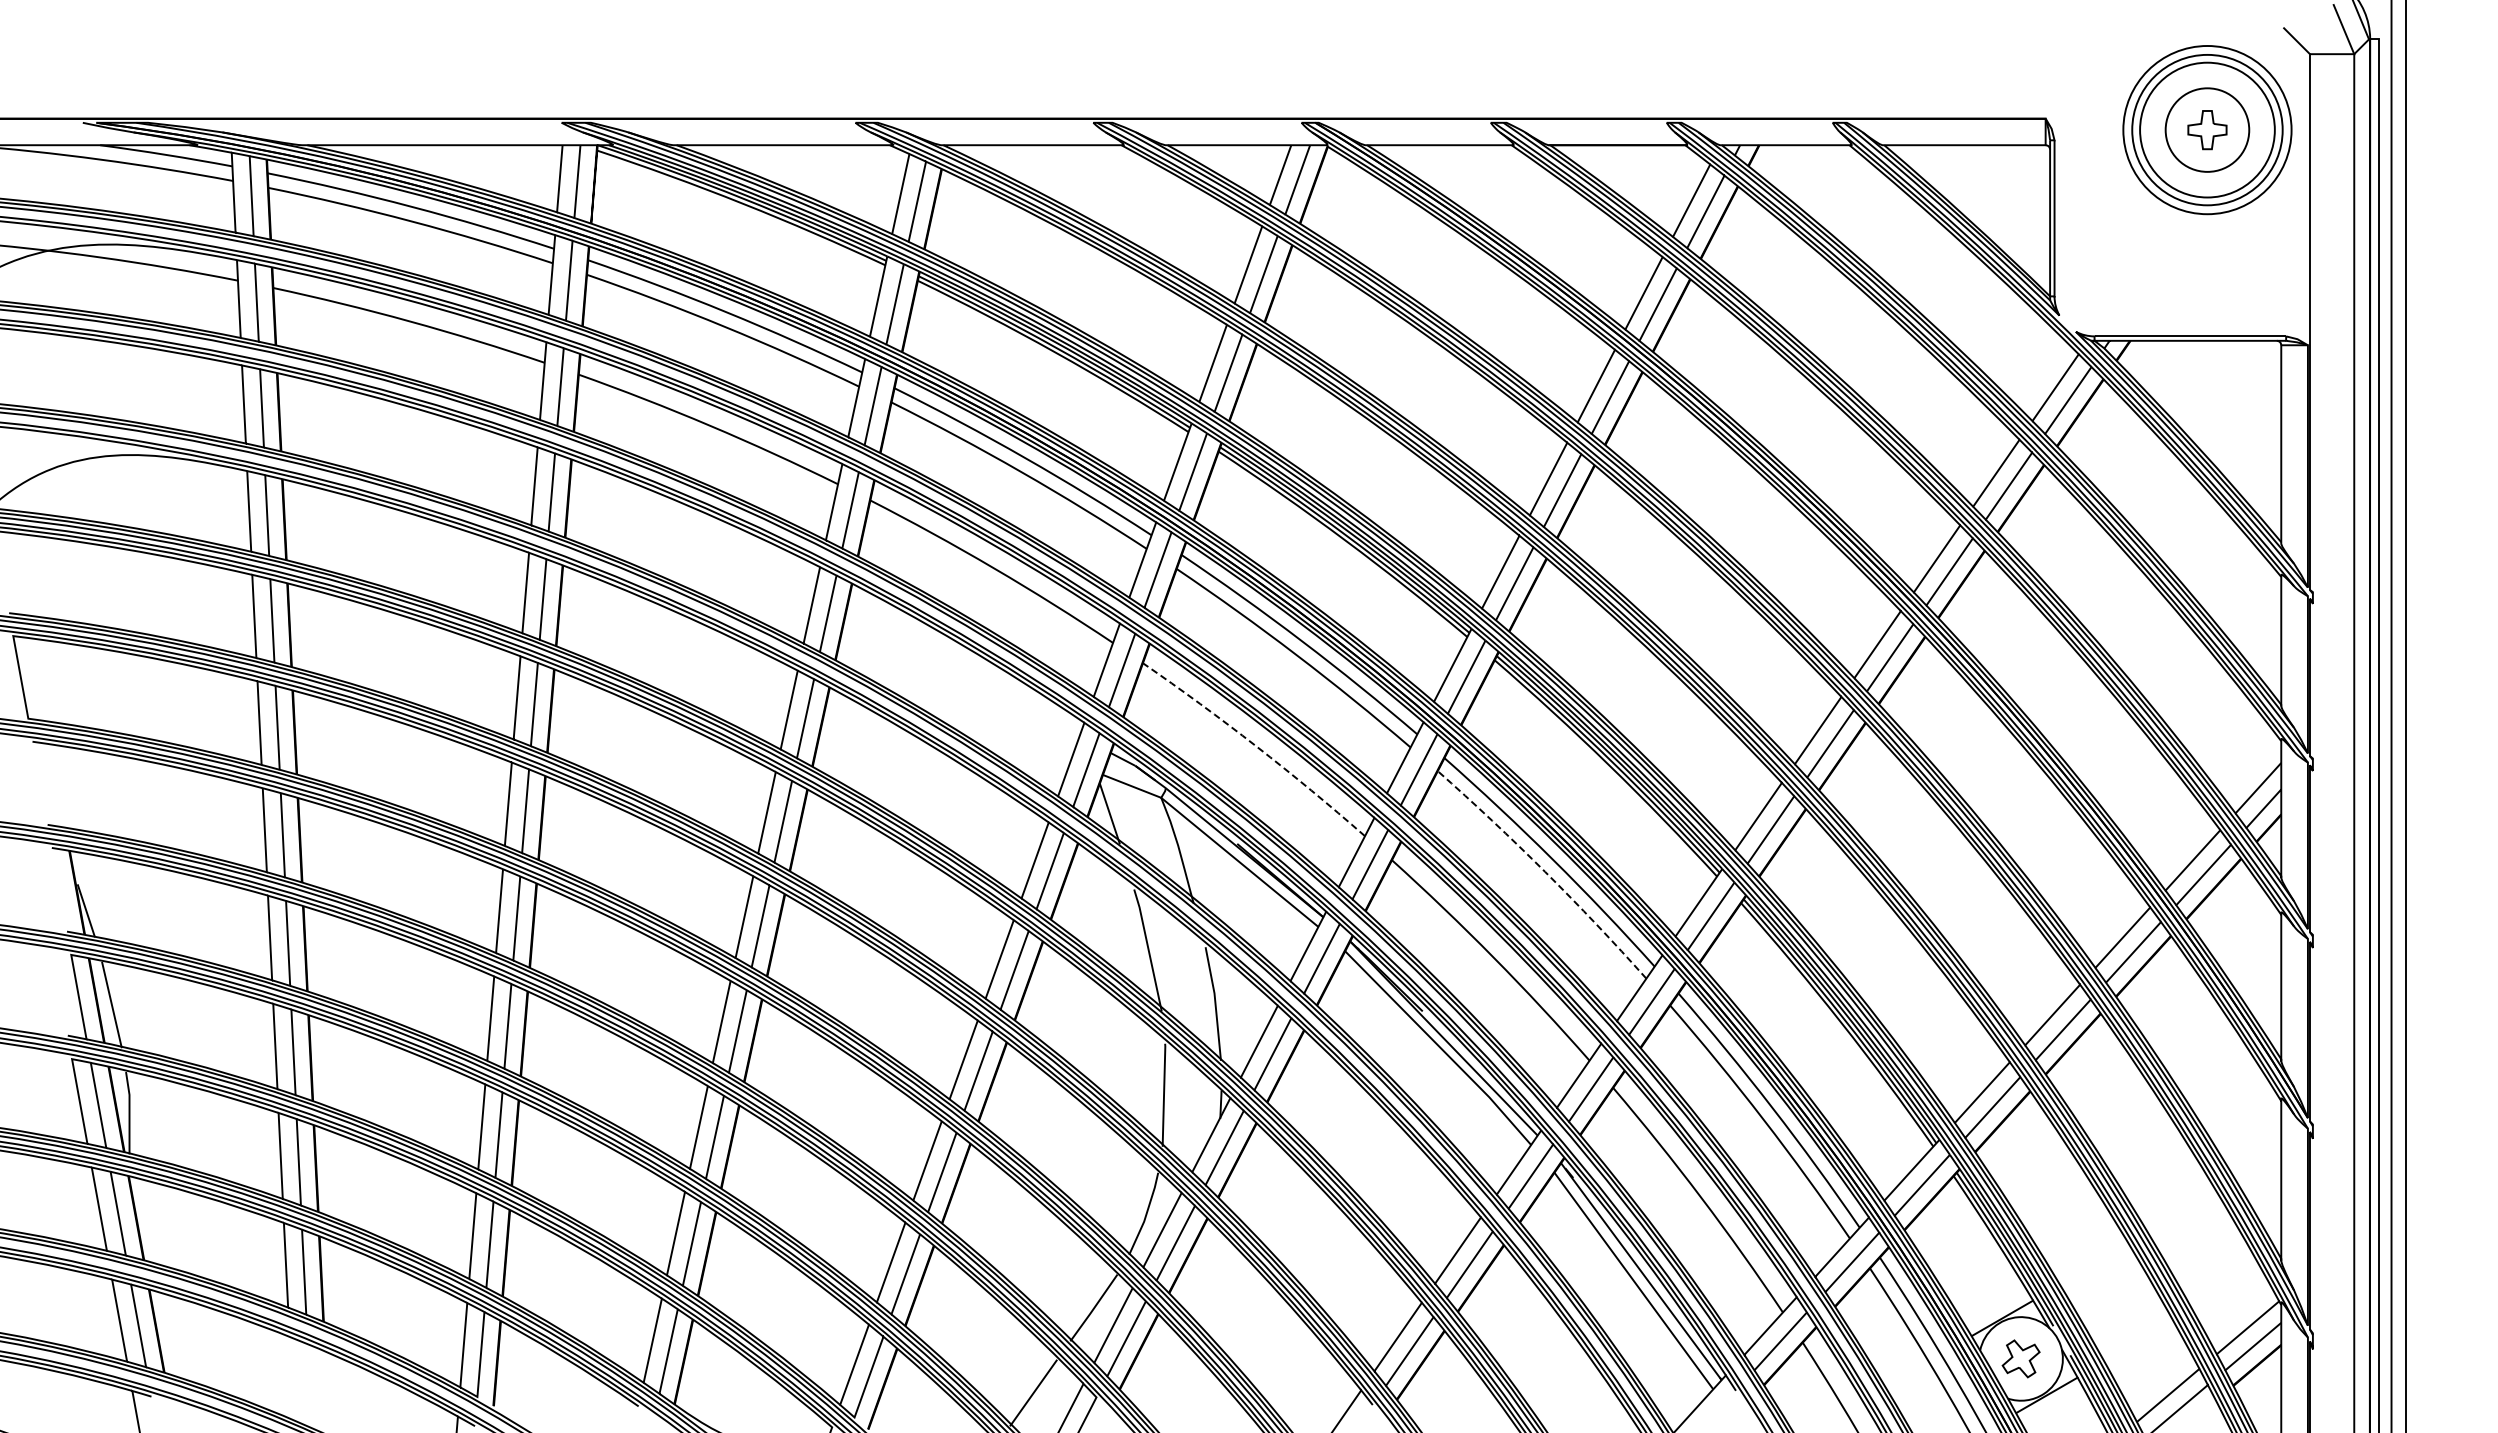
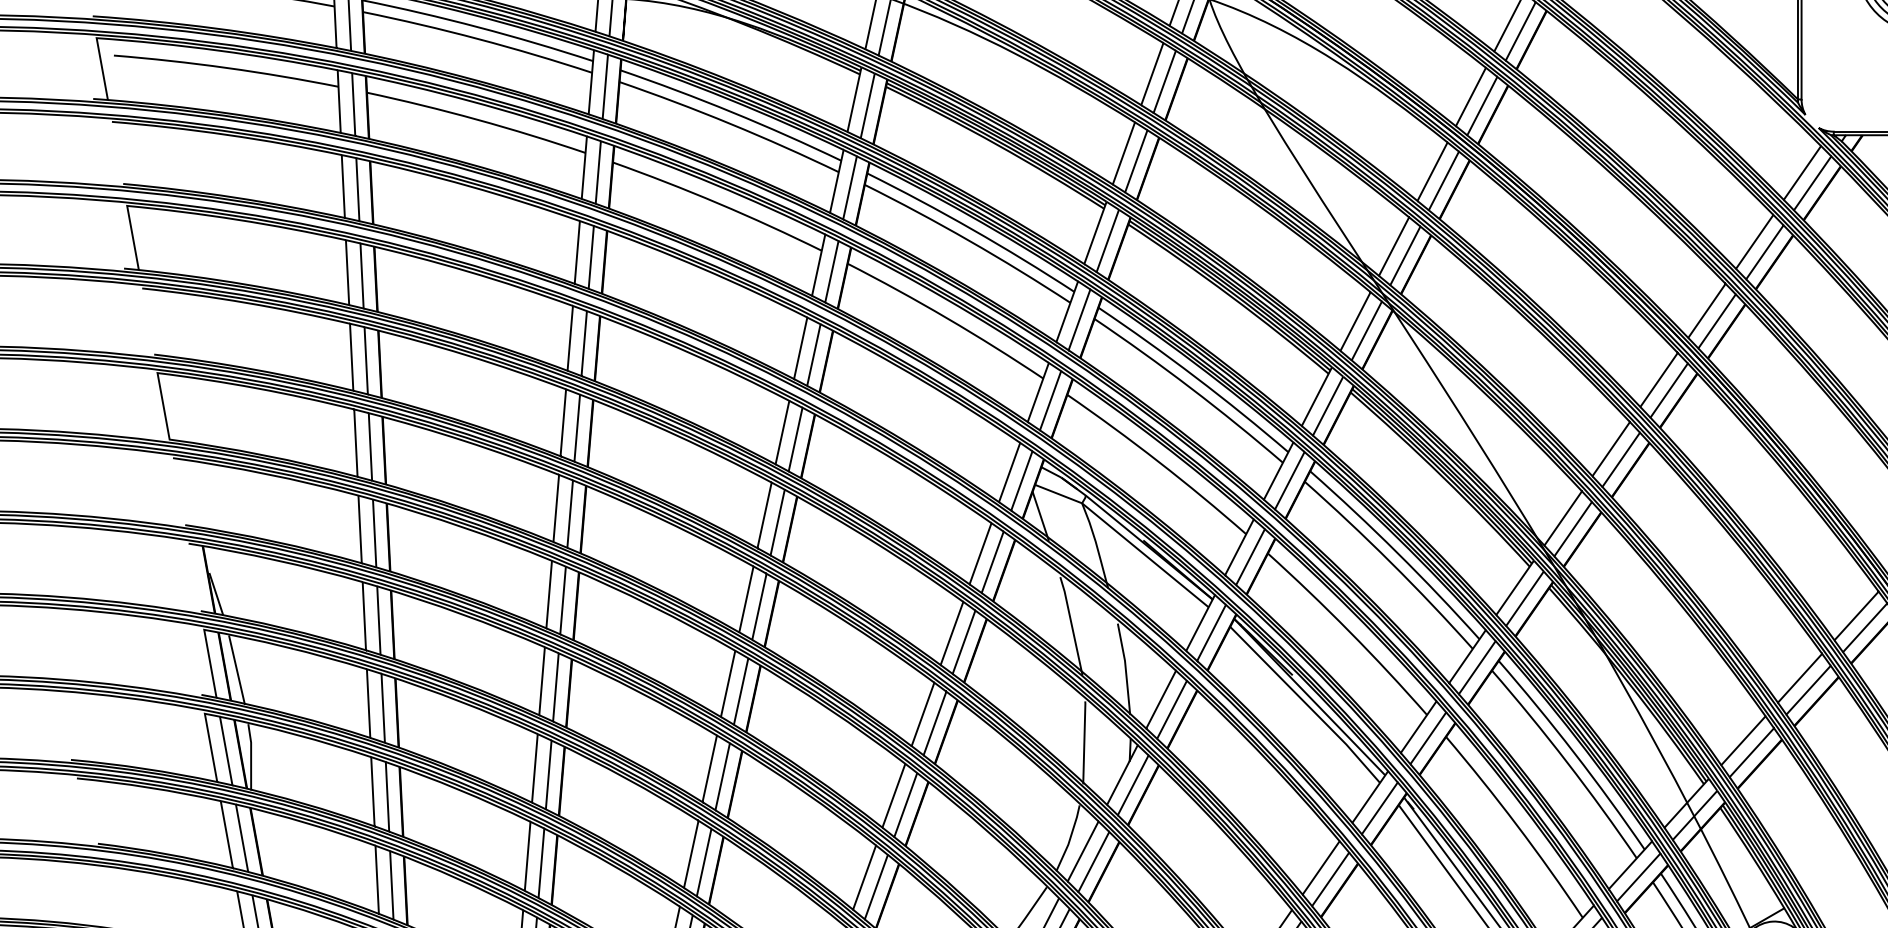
arc: (1256, 746) -> (1158, 461), dashed -> solid
arc: (1545, 871) -> (1391, 562), dashed -> solid

